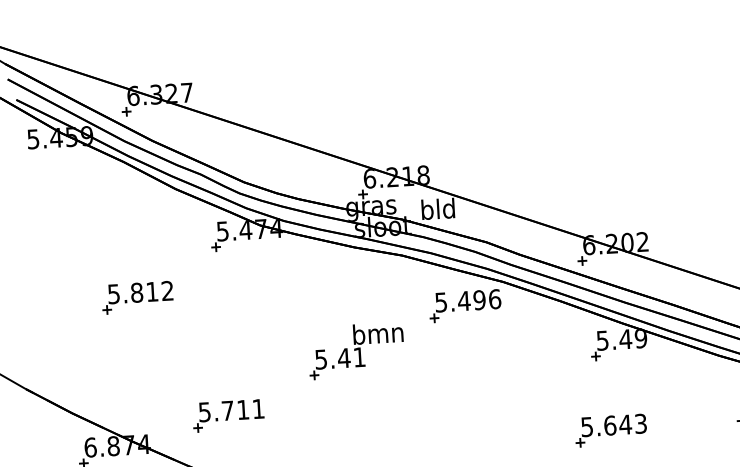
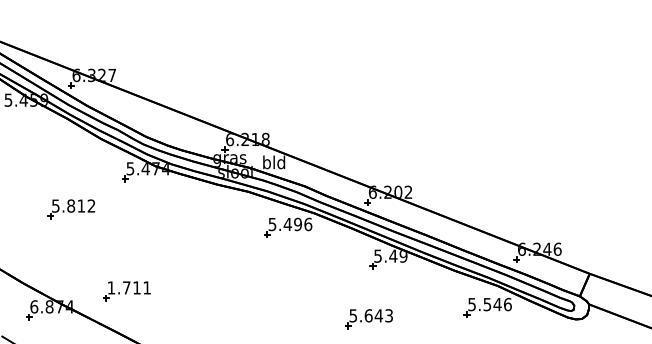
part: (356, 349) -> (214, 252), removed
text: (204, 411) -> (111, 287), 5.711 -> 1.711
part: (610, 431) -> (368, 319), moved

